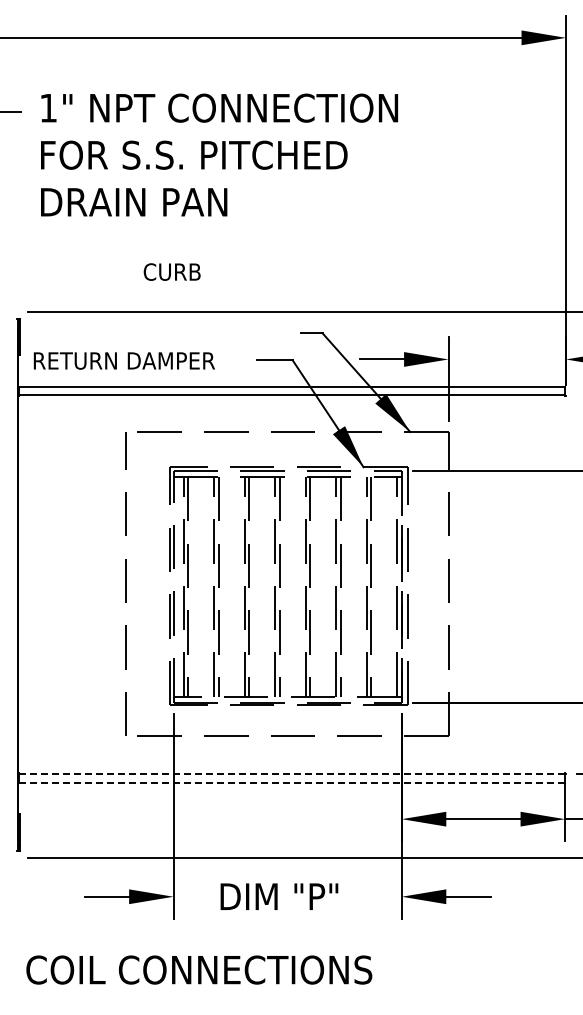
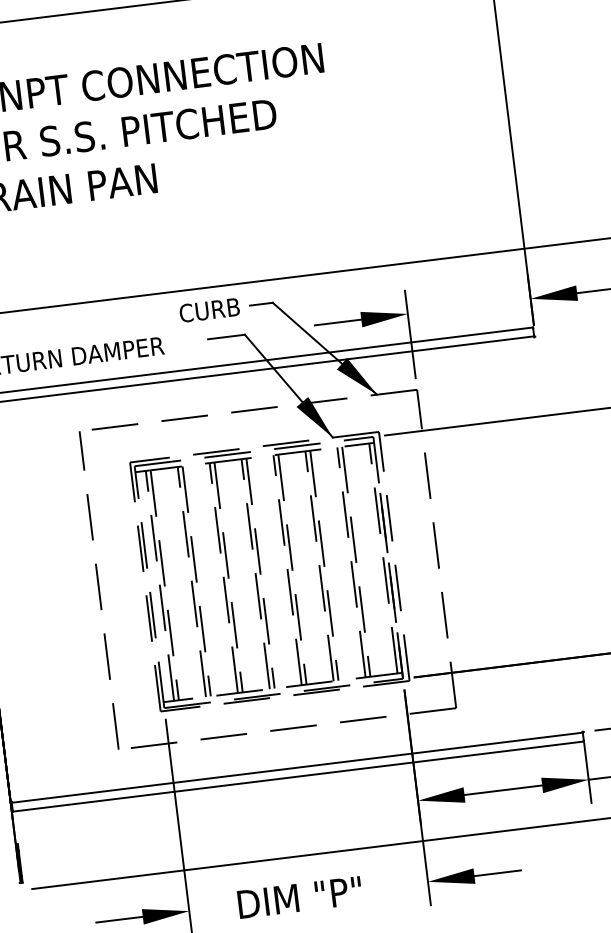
text: (171, 271) -> (208, 309), moved
line: (291, 774) -> (296, 768), dashed -> solid
line: (292, 782) -> (298, 776), dashed -> solid

